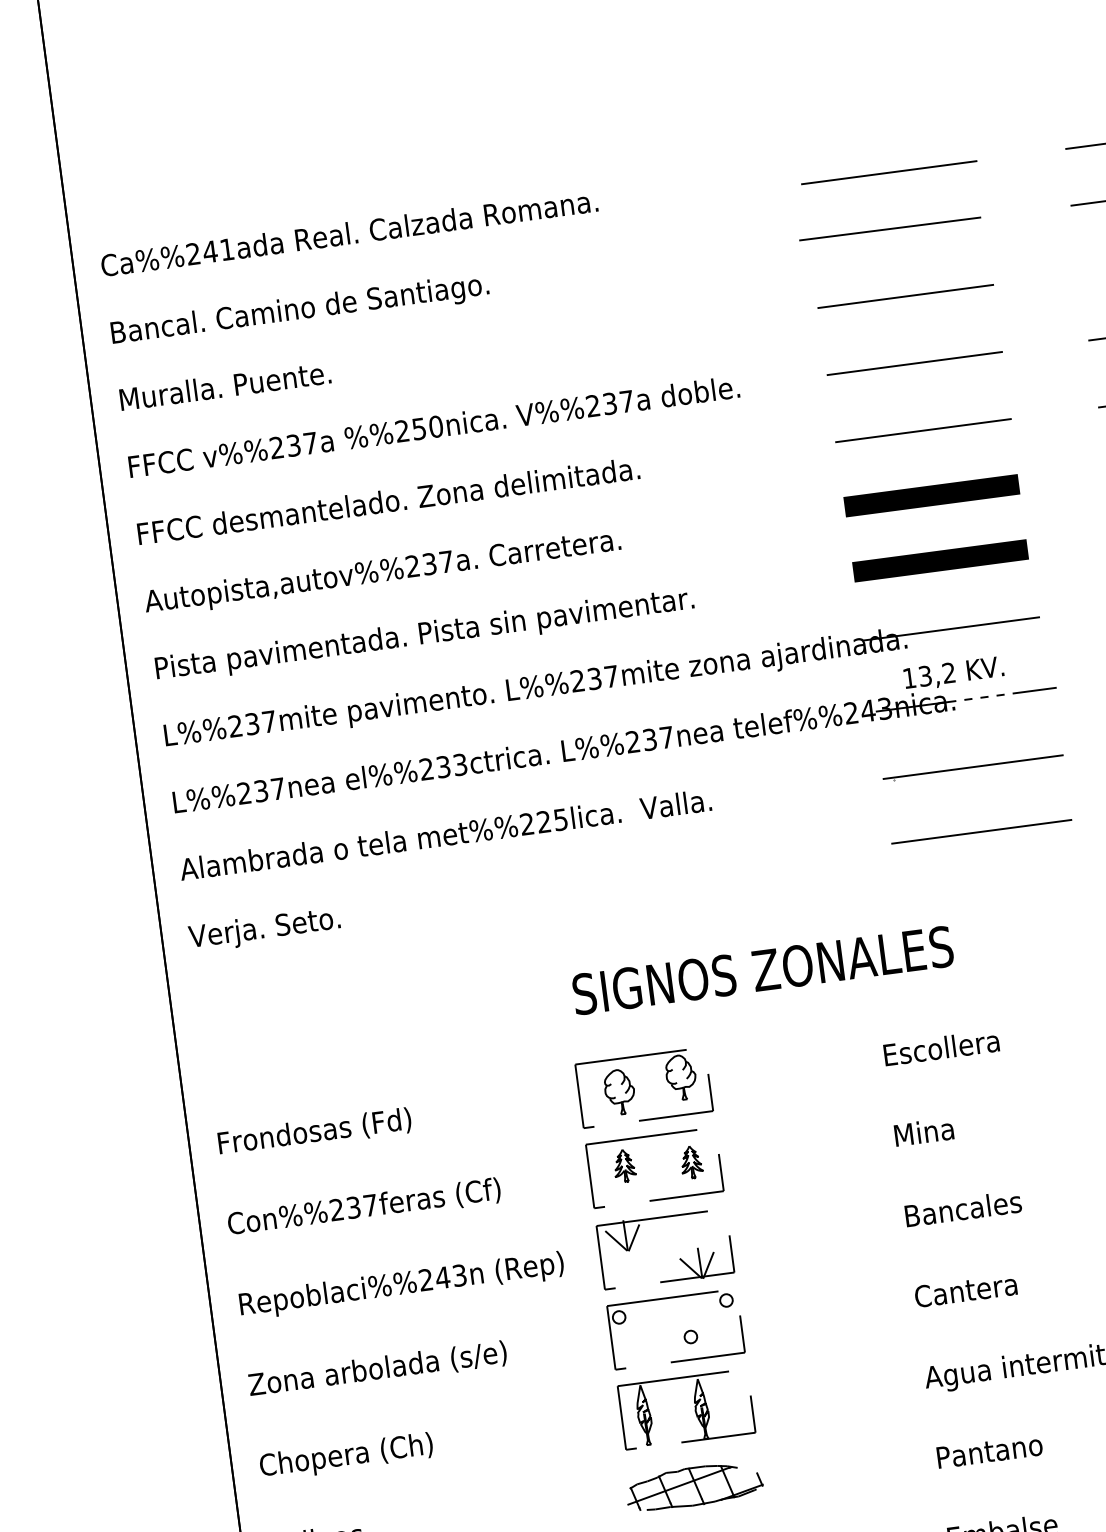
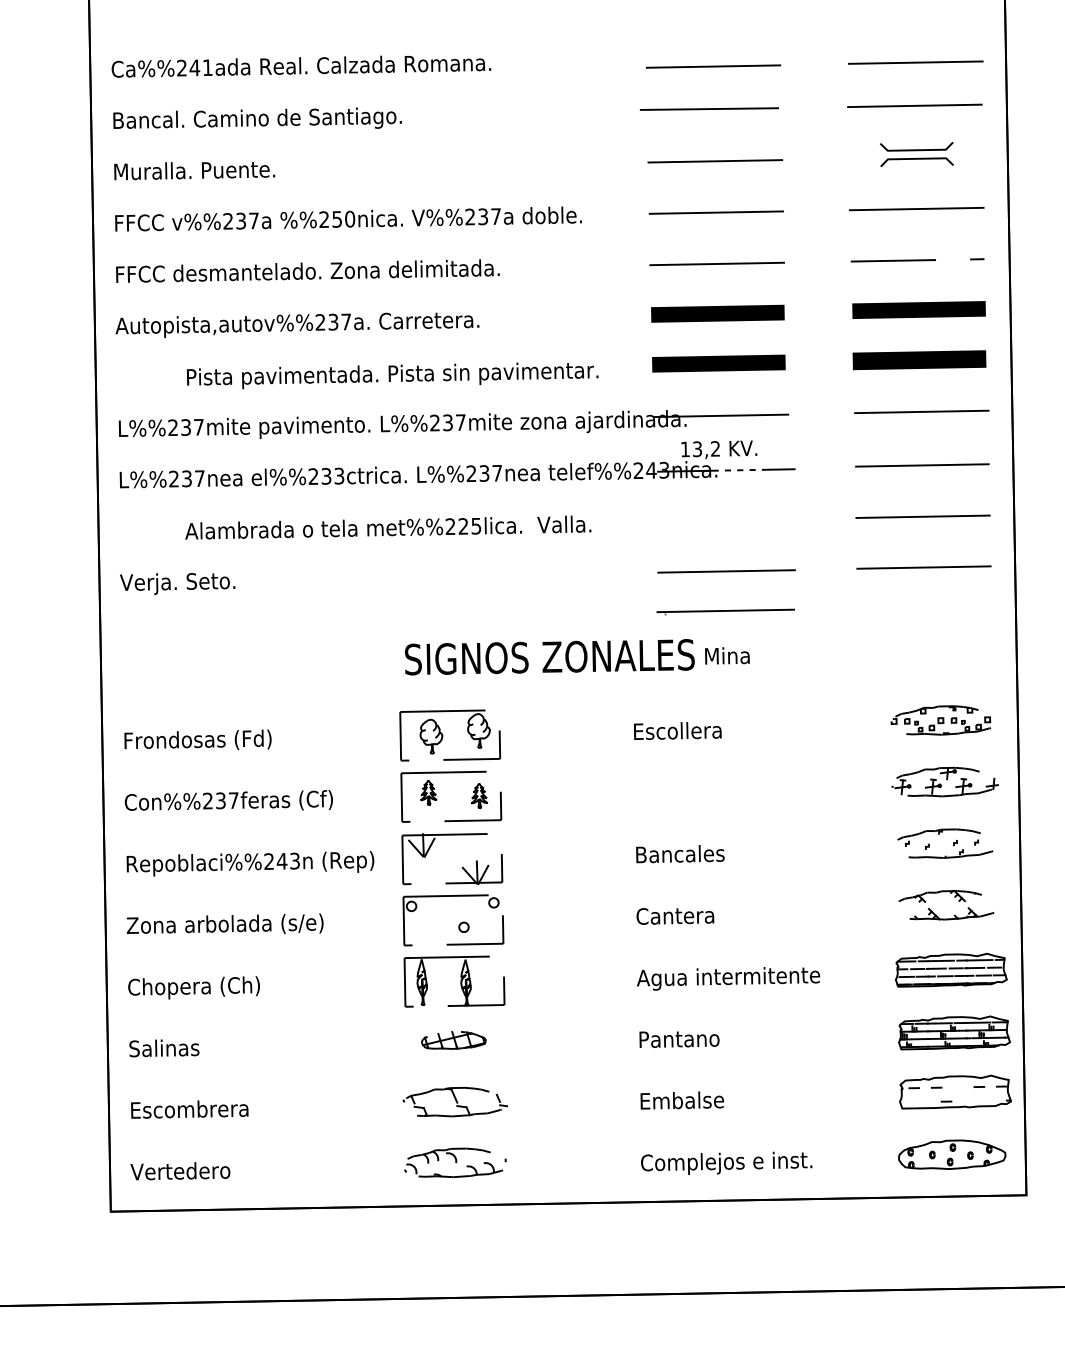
text: (424, 635) -> (392, 375), moved
part: (972, 767) -> (725, 611), moved
text: (445, 834) -> (388, 527), moved
text: (924, 1131) -> (727, 655), moved
part: (694, 1486) -> (453, 1040), size x0.6

